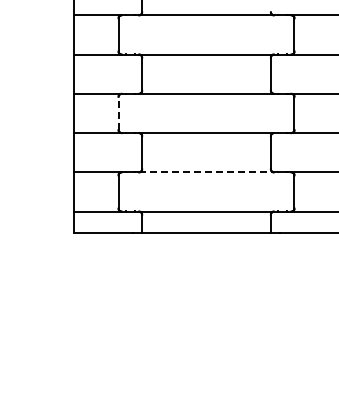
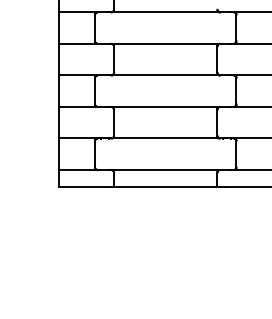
line: (118, 112) -> (95, 90), dashed -> solid
line: (206, 172) -> (165, 138), dashed -> solid

